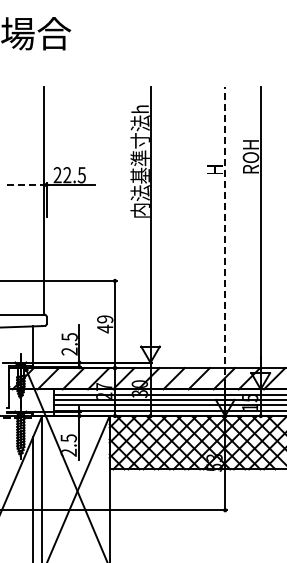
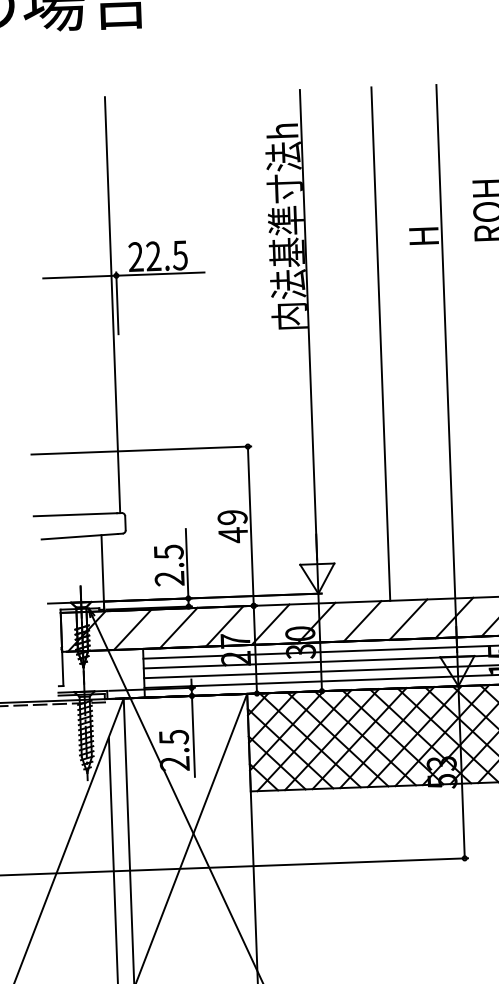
line: (26, 184) -> (79, 276), dashed -> solid
line: (189, 227) -> (380, 343), added
line: (225, 241) -> (447, 367), dashed -> solid

